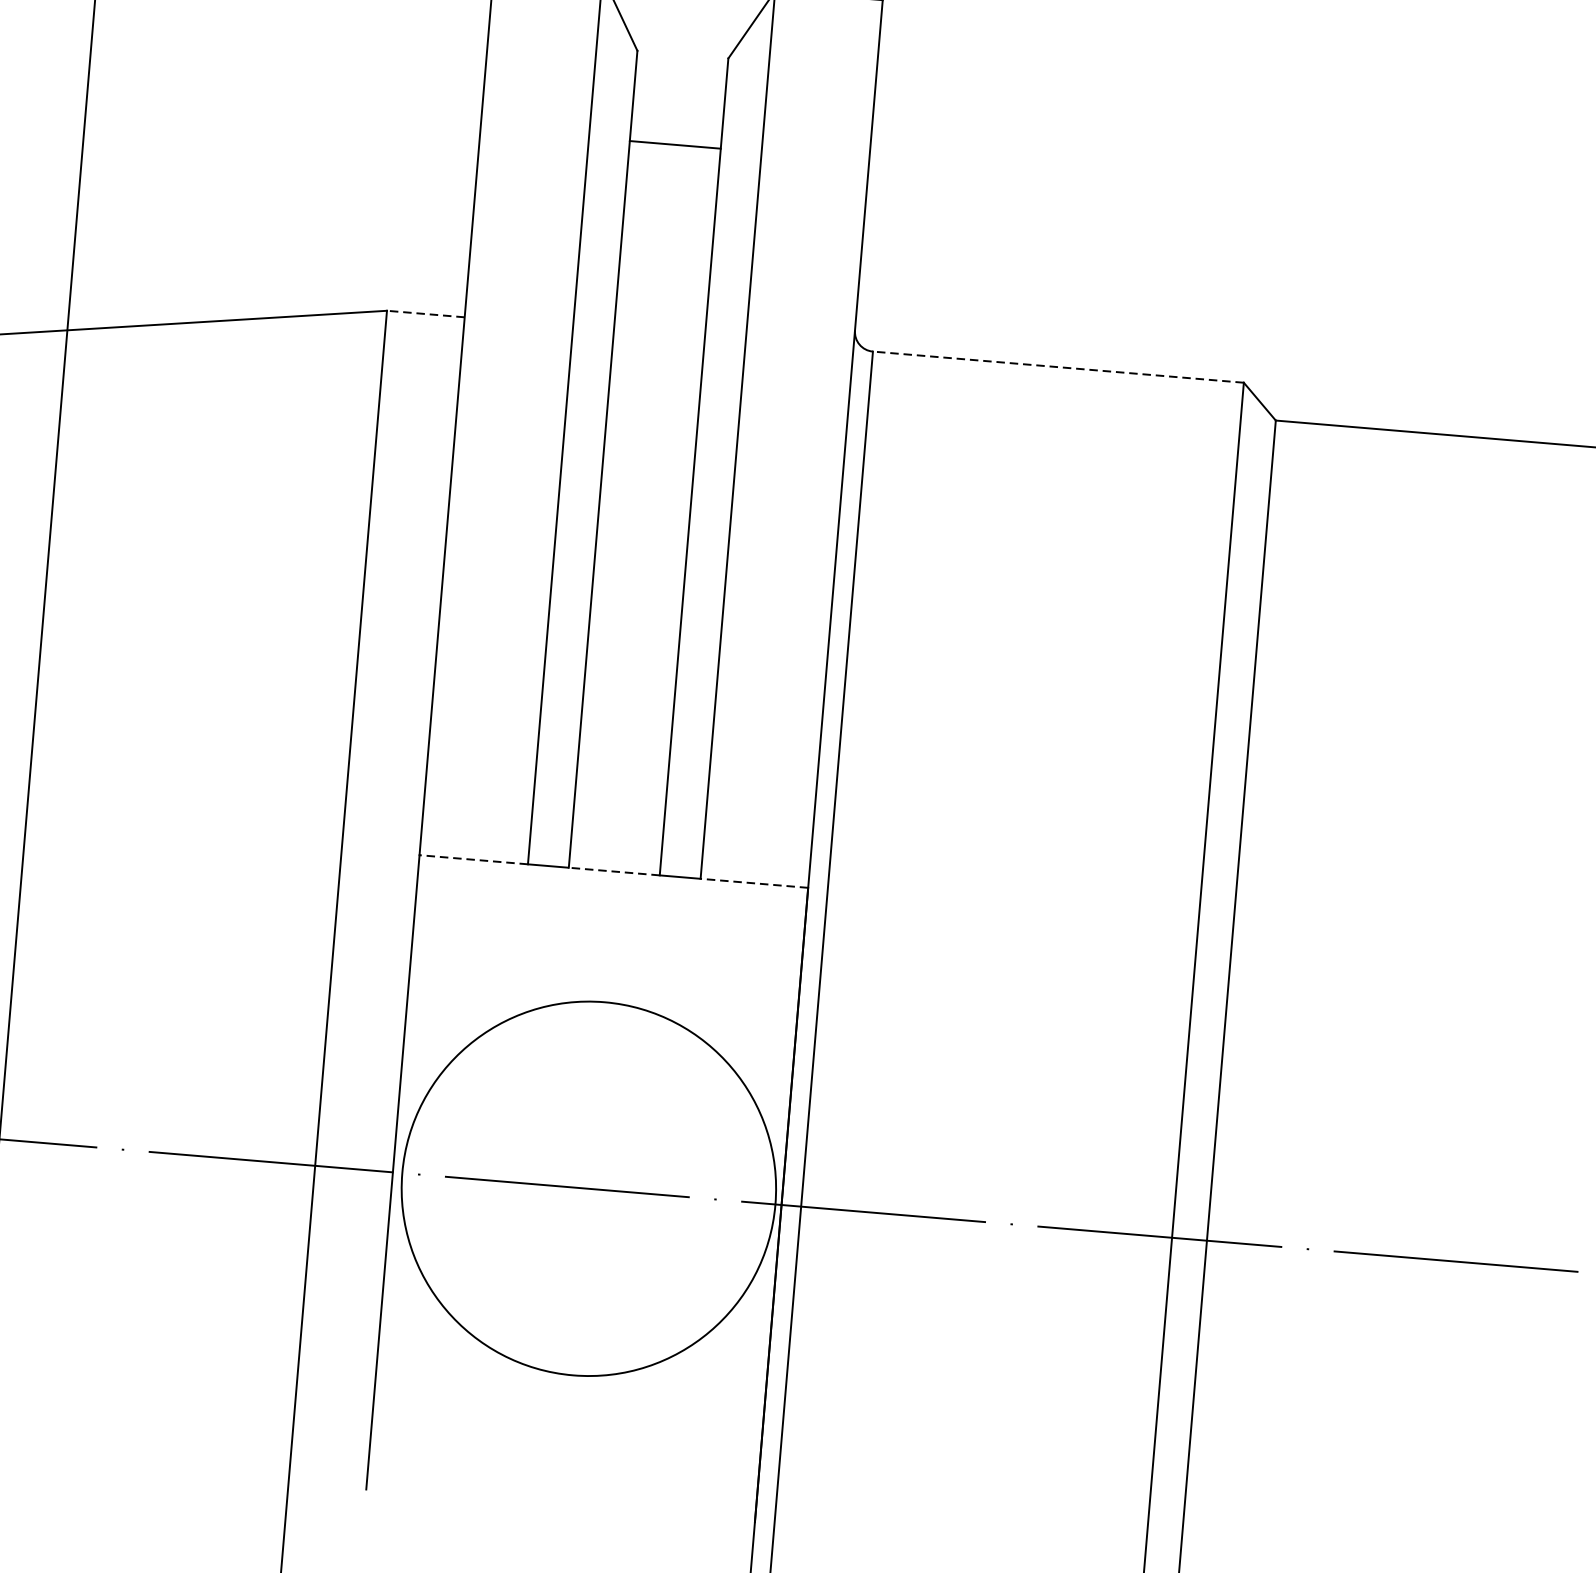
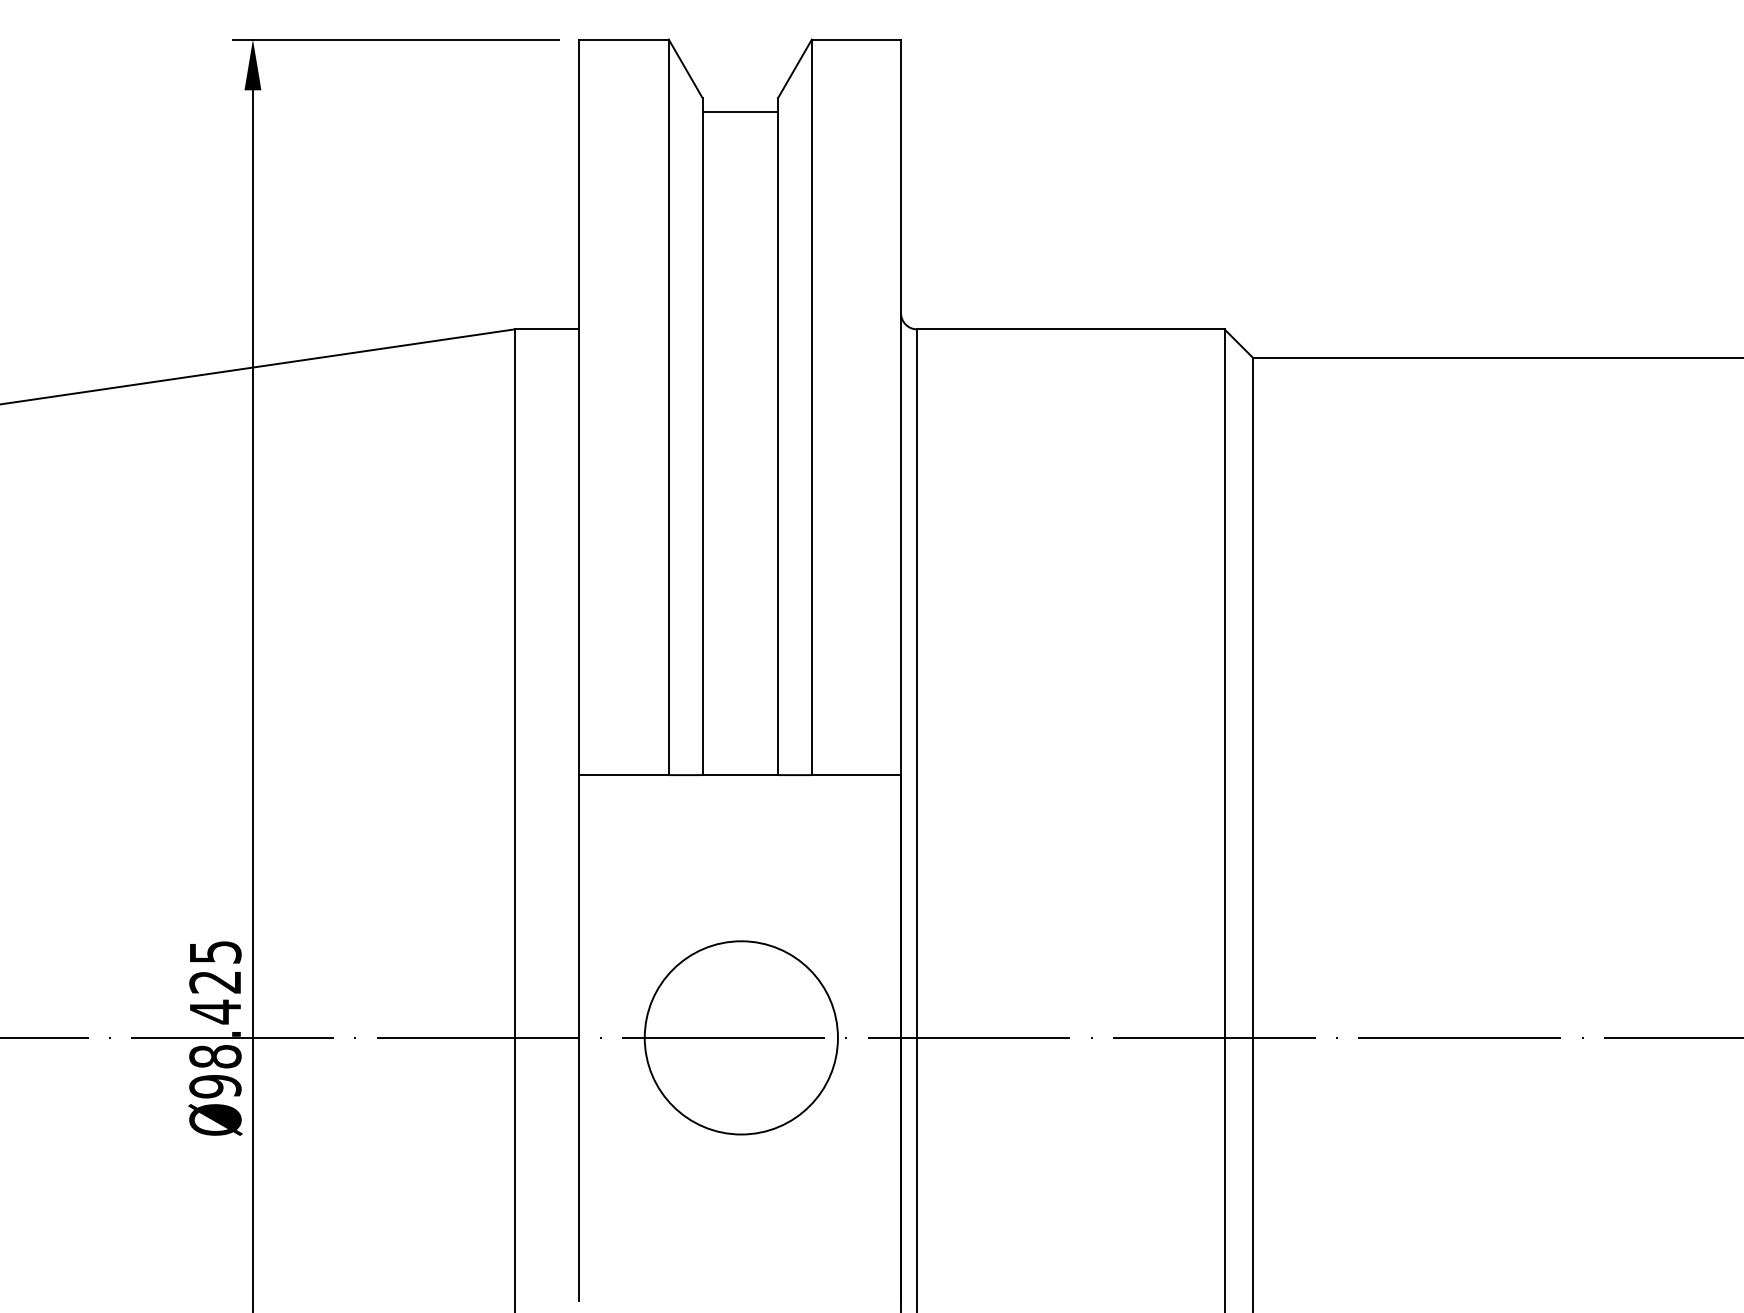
line: (675, 144) -> (740, 111), moved
line: (425, 314) -> (546, 329), dashed -> solid
line: (1057, 367) -> (1070, 329), dashed -> solid
line: (473, 860) -> (623, 775), dashed -> solid
line: (614, 872) -> (740, 775), dashed -> solid
line: (754, 883) -> (856, 775), dashed -> solid
circle: (587, 1188) -> (740, 1037), size x0.62

